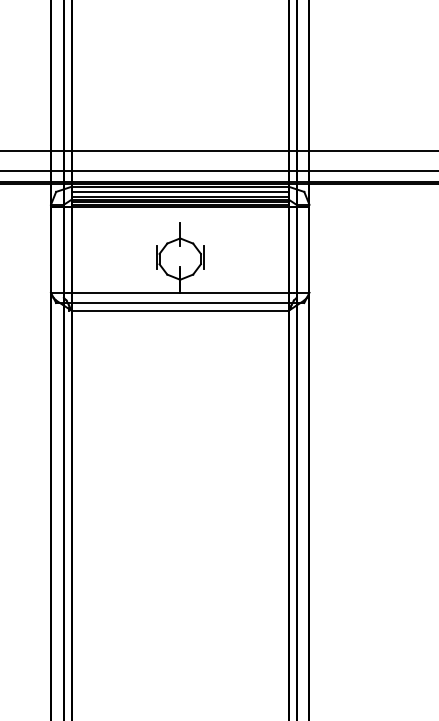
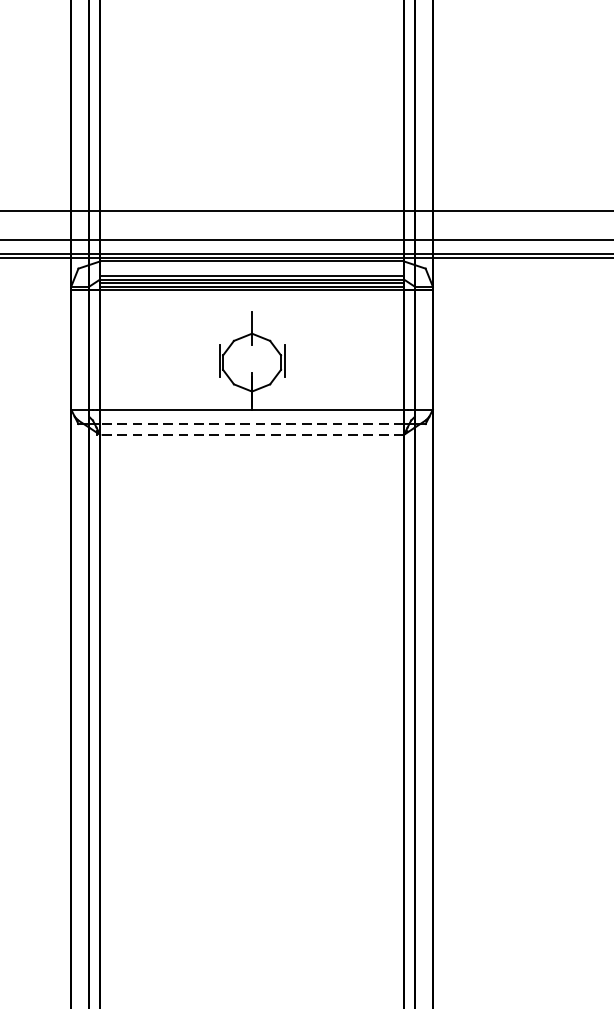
line: (179, 191) -> (251, 268), removed
line: (180, 303) -> (252, 424), solid -> dashed
line: (180, 310) -> (252, 434), solid -> dashed

